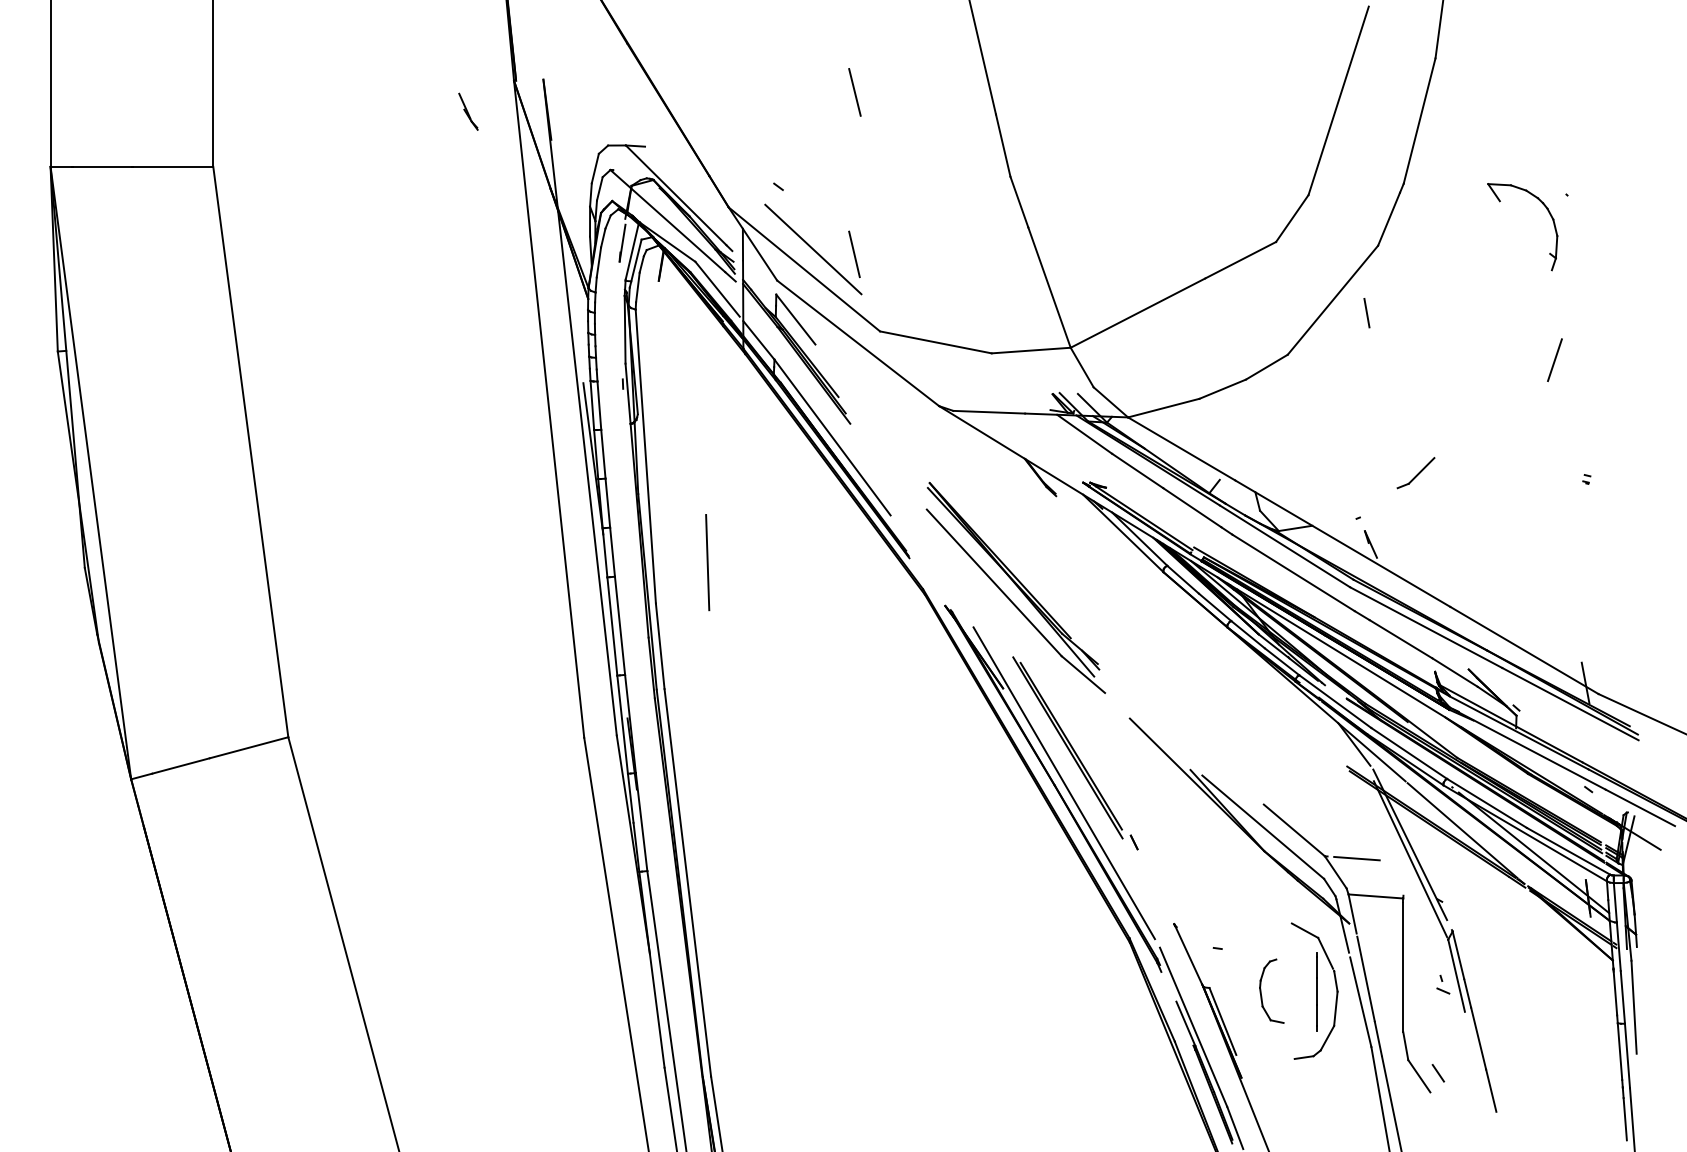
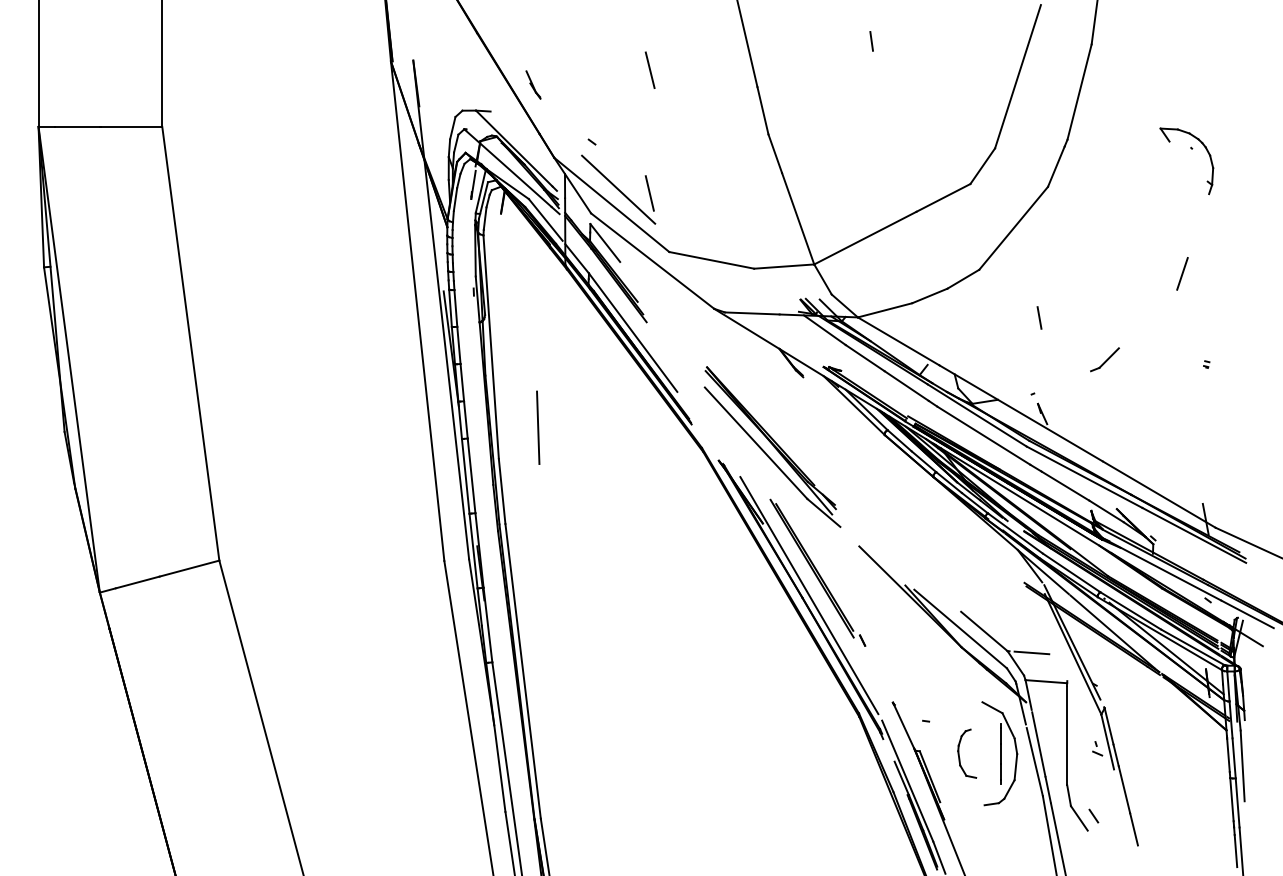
line: (1145, 54) -> (871, 41), added
part: (468, 111) -> (533, 84), moved
part: (1547, 211) -> (1205, 149), moved
line: (1366, 313) -> (1039, 318), moved
part: (1415, 473) -> (1104, 360), moved

